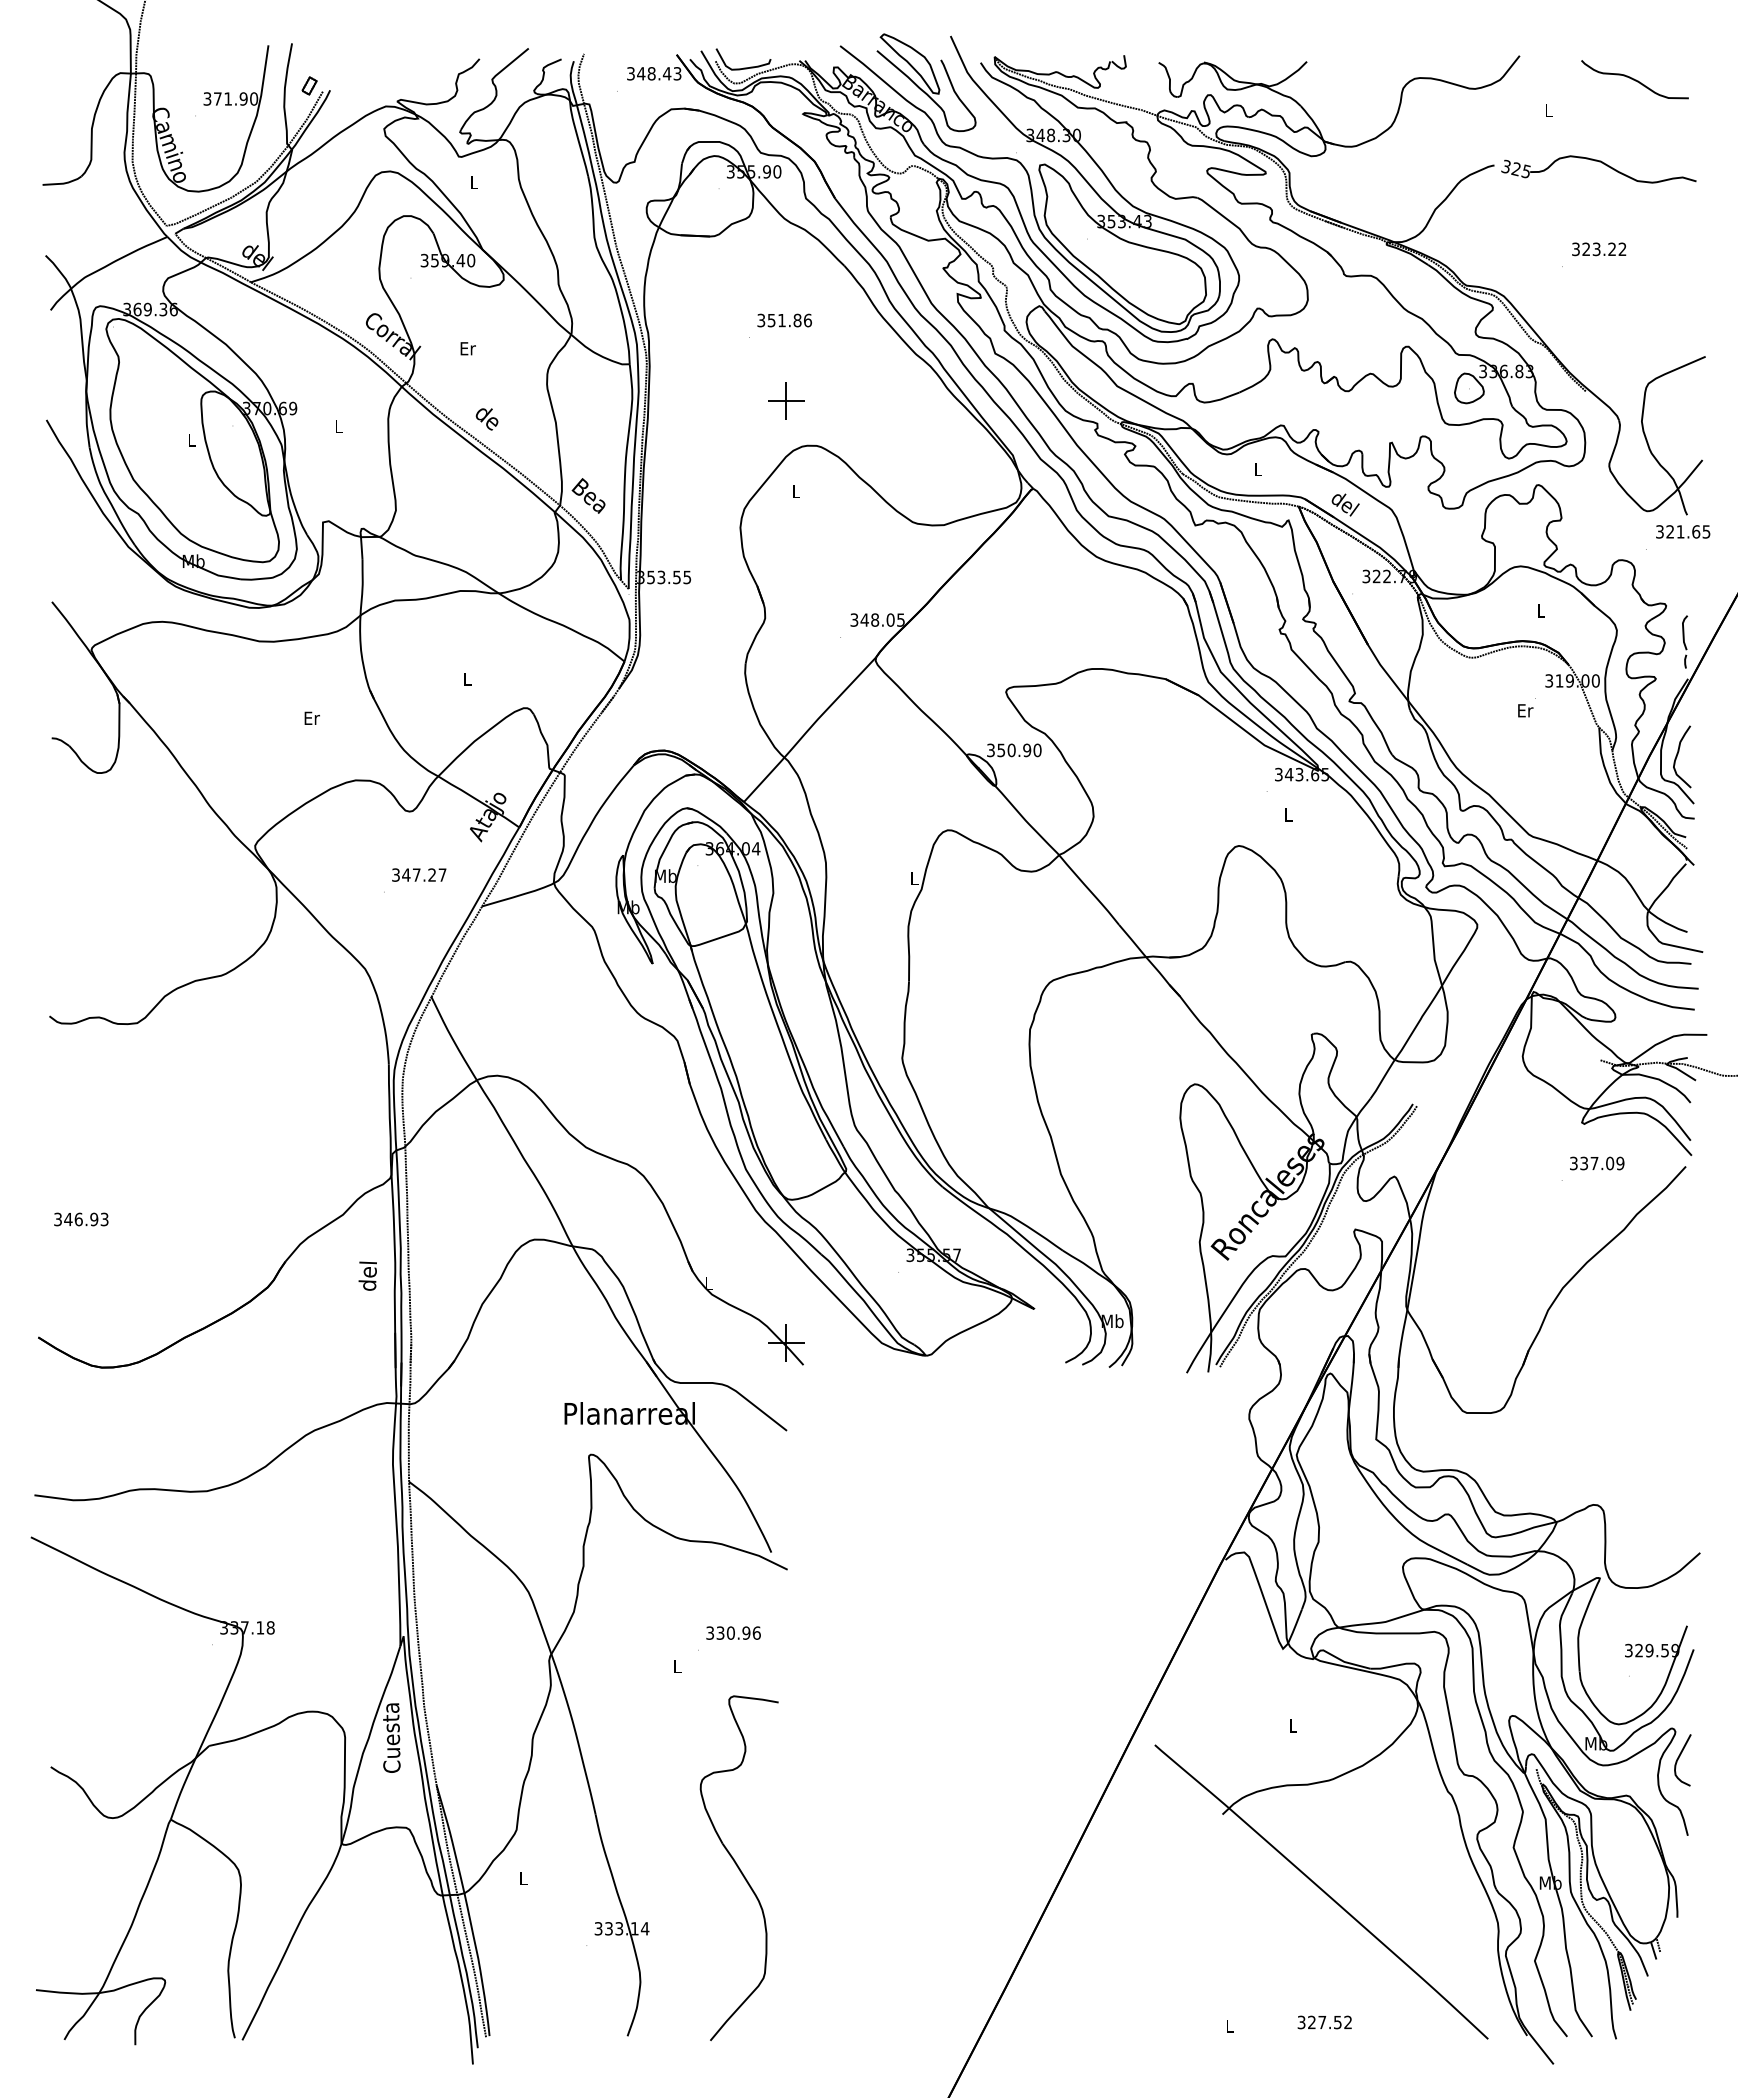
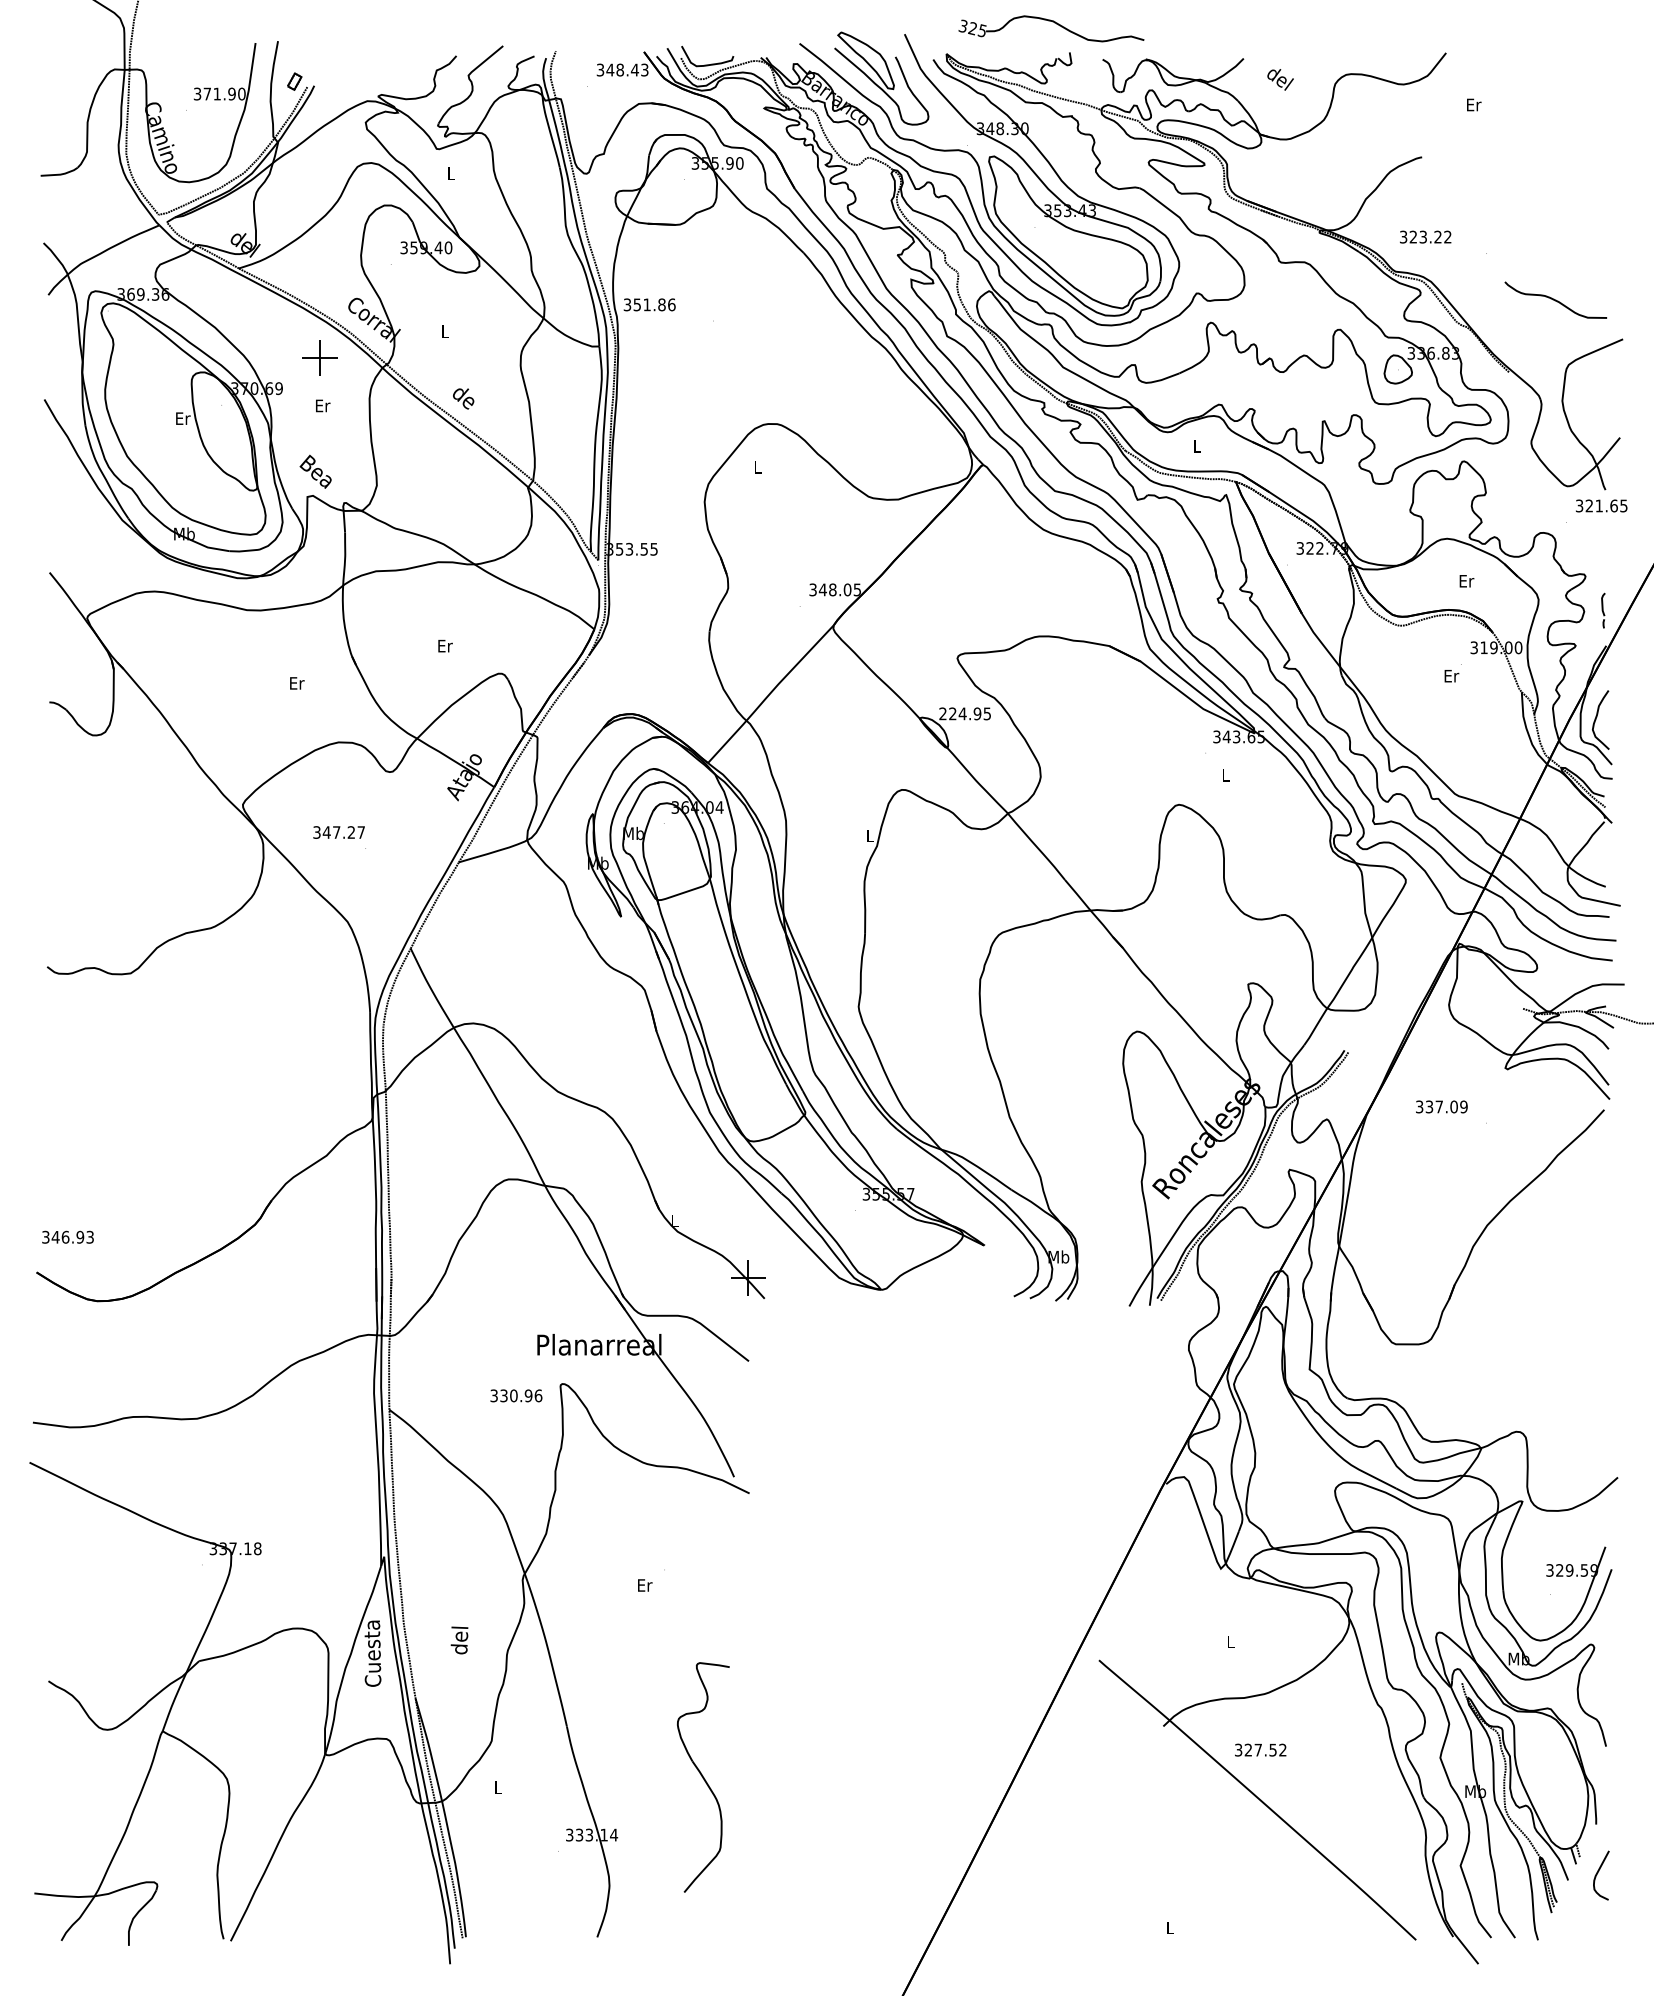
curve: (1634, 79) -> (1555, 300), moved
text: (1548, 109) -> (1473, 104), L -> Er
part: (1601, 163) -> (1053, 23), moved
text: (1599, 249) -> (1425, 237), moved
text: (784, 320) -> (649, 304), moved
text: (467, 348) -> (444, 331), Er -> L
part: (786, 400) -> (320, 358), moved
text: (339, 426) -> (323, 405), L -> Er
text: (192, 439) -> (183, 418), L -> Er
text: (588, 495) -> (315, 471), moved
text: (1345, 504) -> (1280, 79), moved
text: (1541, 610) -> (1466, 580), L -> Er
part: (1684, 641) -> (1602, 610), size x0.7
text: (467, 678) -> (444, 645), L -> Er
text: (1014, 750) -> (965, 713), 350.90 -> 224.95
text: (419, 874) -> (339, 831), moved
text: (1597, 1163) -> (1442, 1106), moved
text: (81, 1219) -> (68, 1237), moved
text: (367, 1275) -> (459, 1639), moved
text: (733, 1632) -> (516, 1395), moved
text: (677, 1665) -> (644, 1584), L -> Er
curve: (1679, 1758) -> (1598, 1873), moved
part: (738, 1868) -> (702, 1777), size x0.7
text: (1324, 2022) -> (1260, 1750), moved

